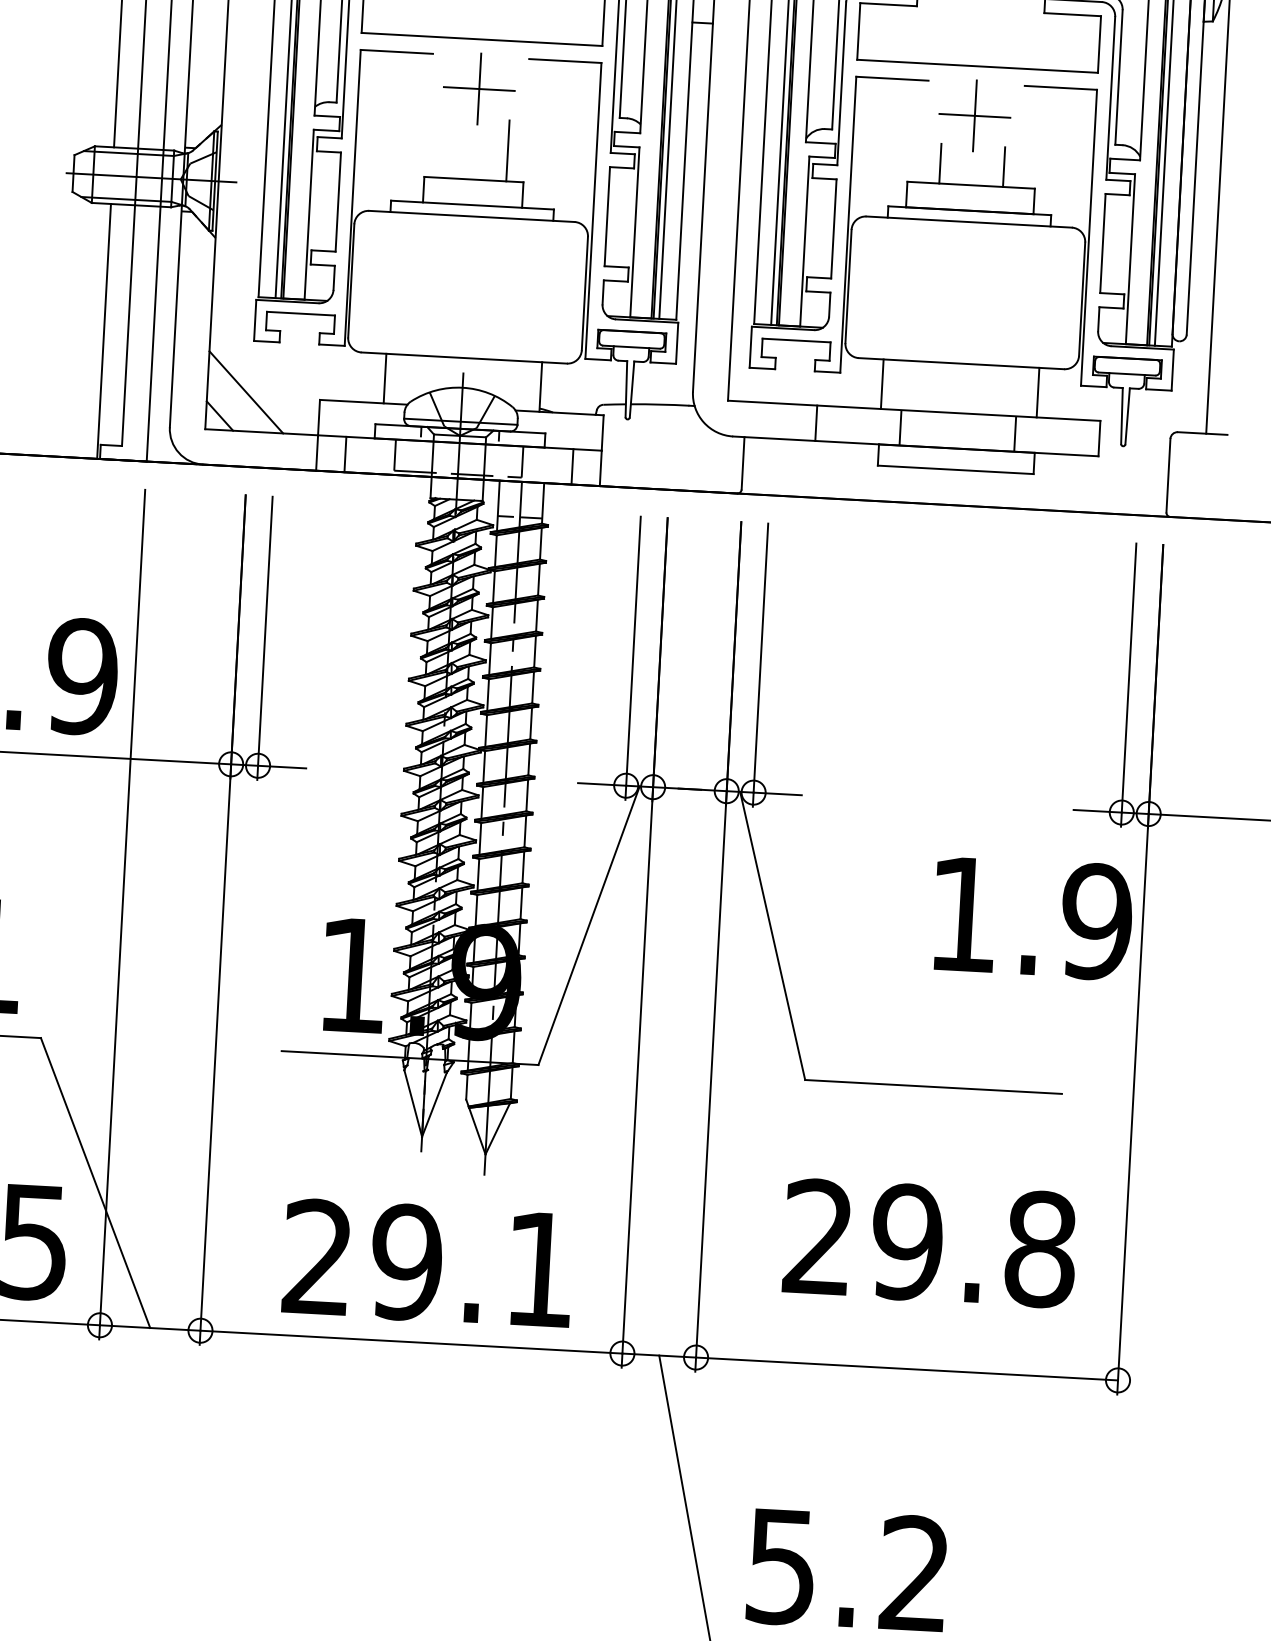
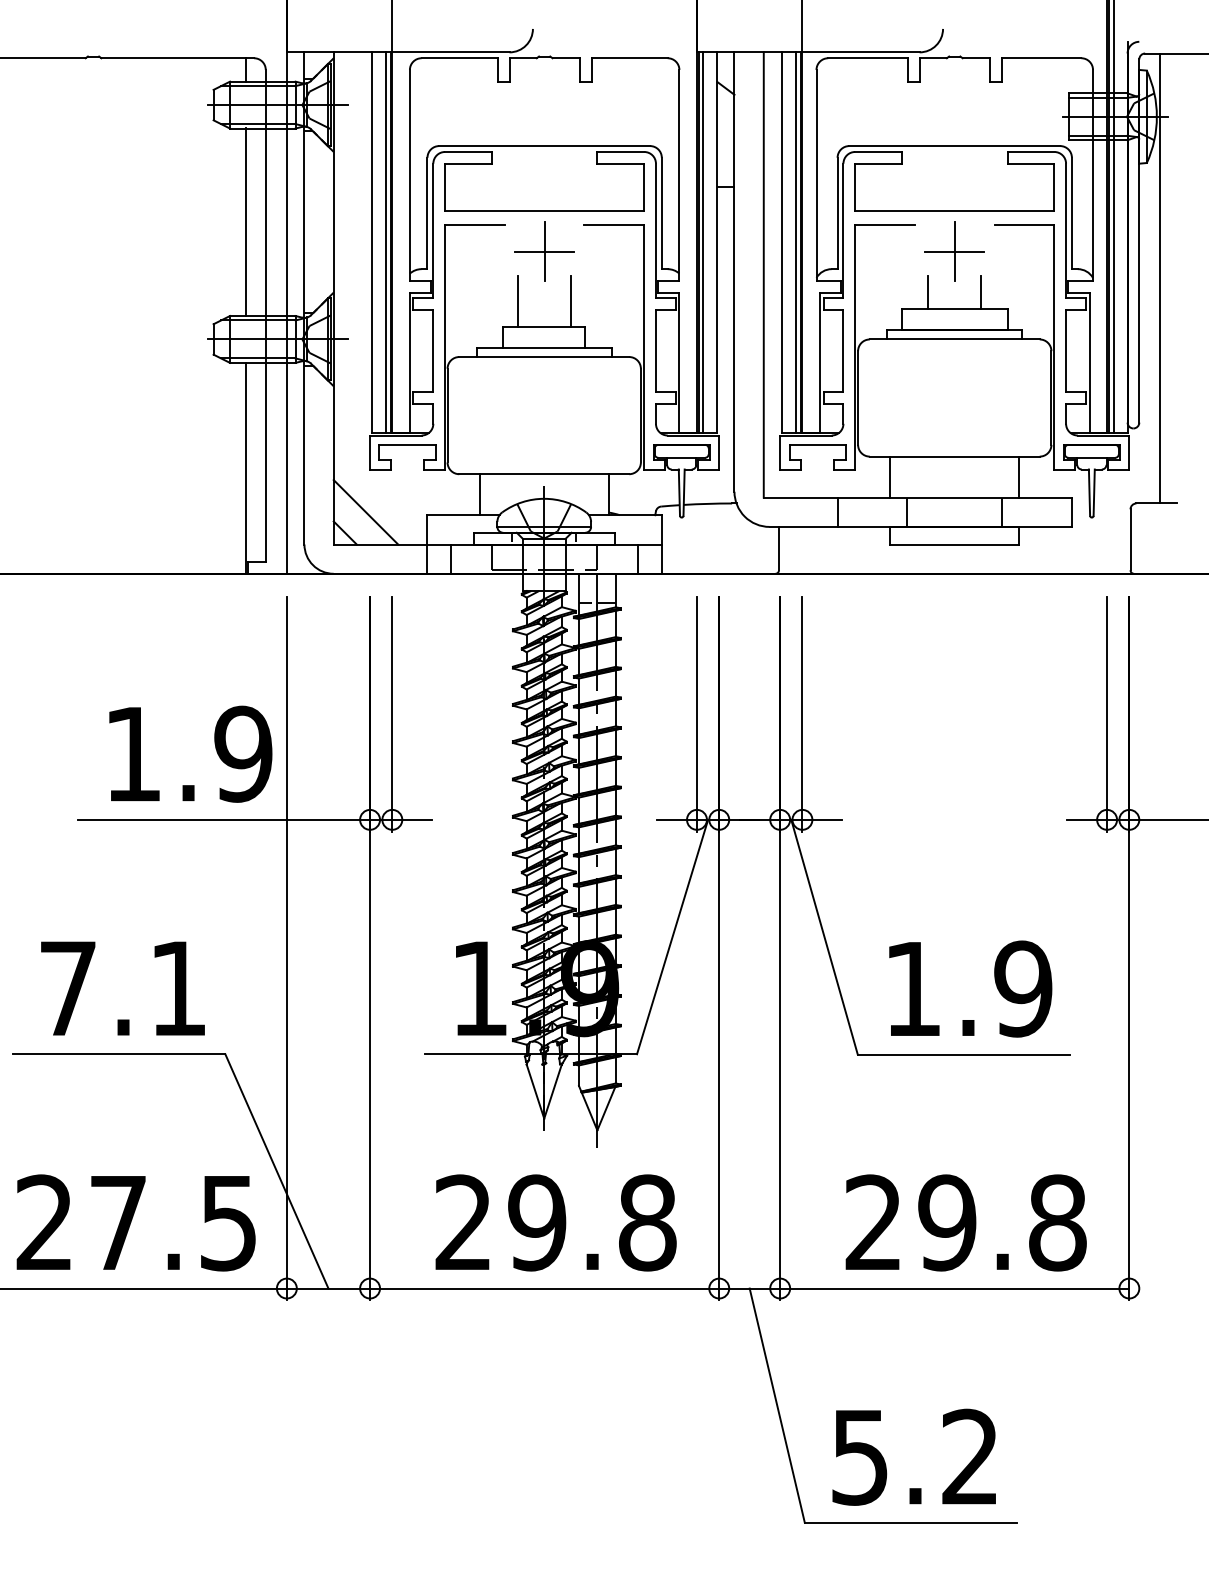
line: (444, 147) -> (518, 301), added
text: (1032, 917) -> (970, 988), moved
text: (929, 1242) -> (965, 1222), moved
text: (540, 1269) -> (647, 1222), 29.1 -> 29.8

